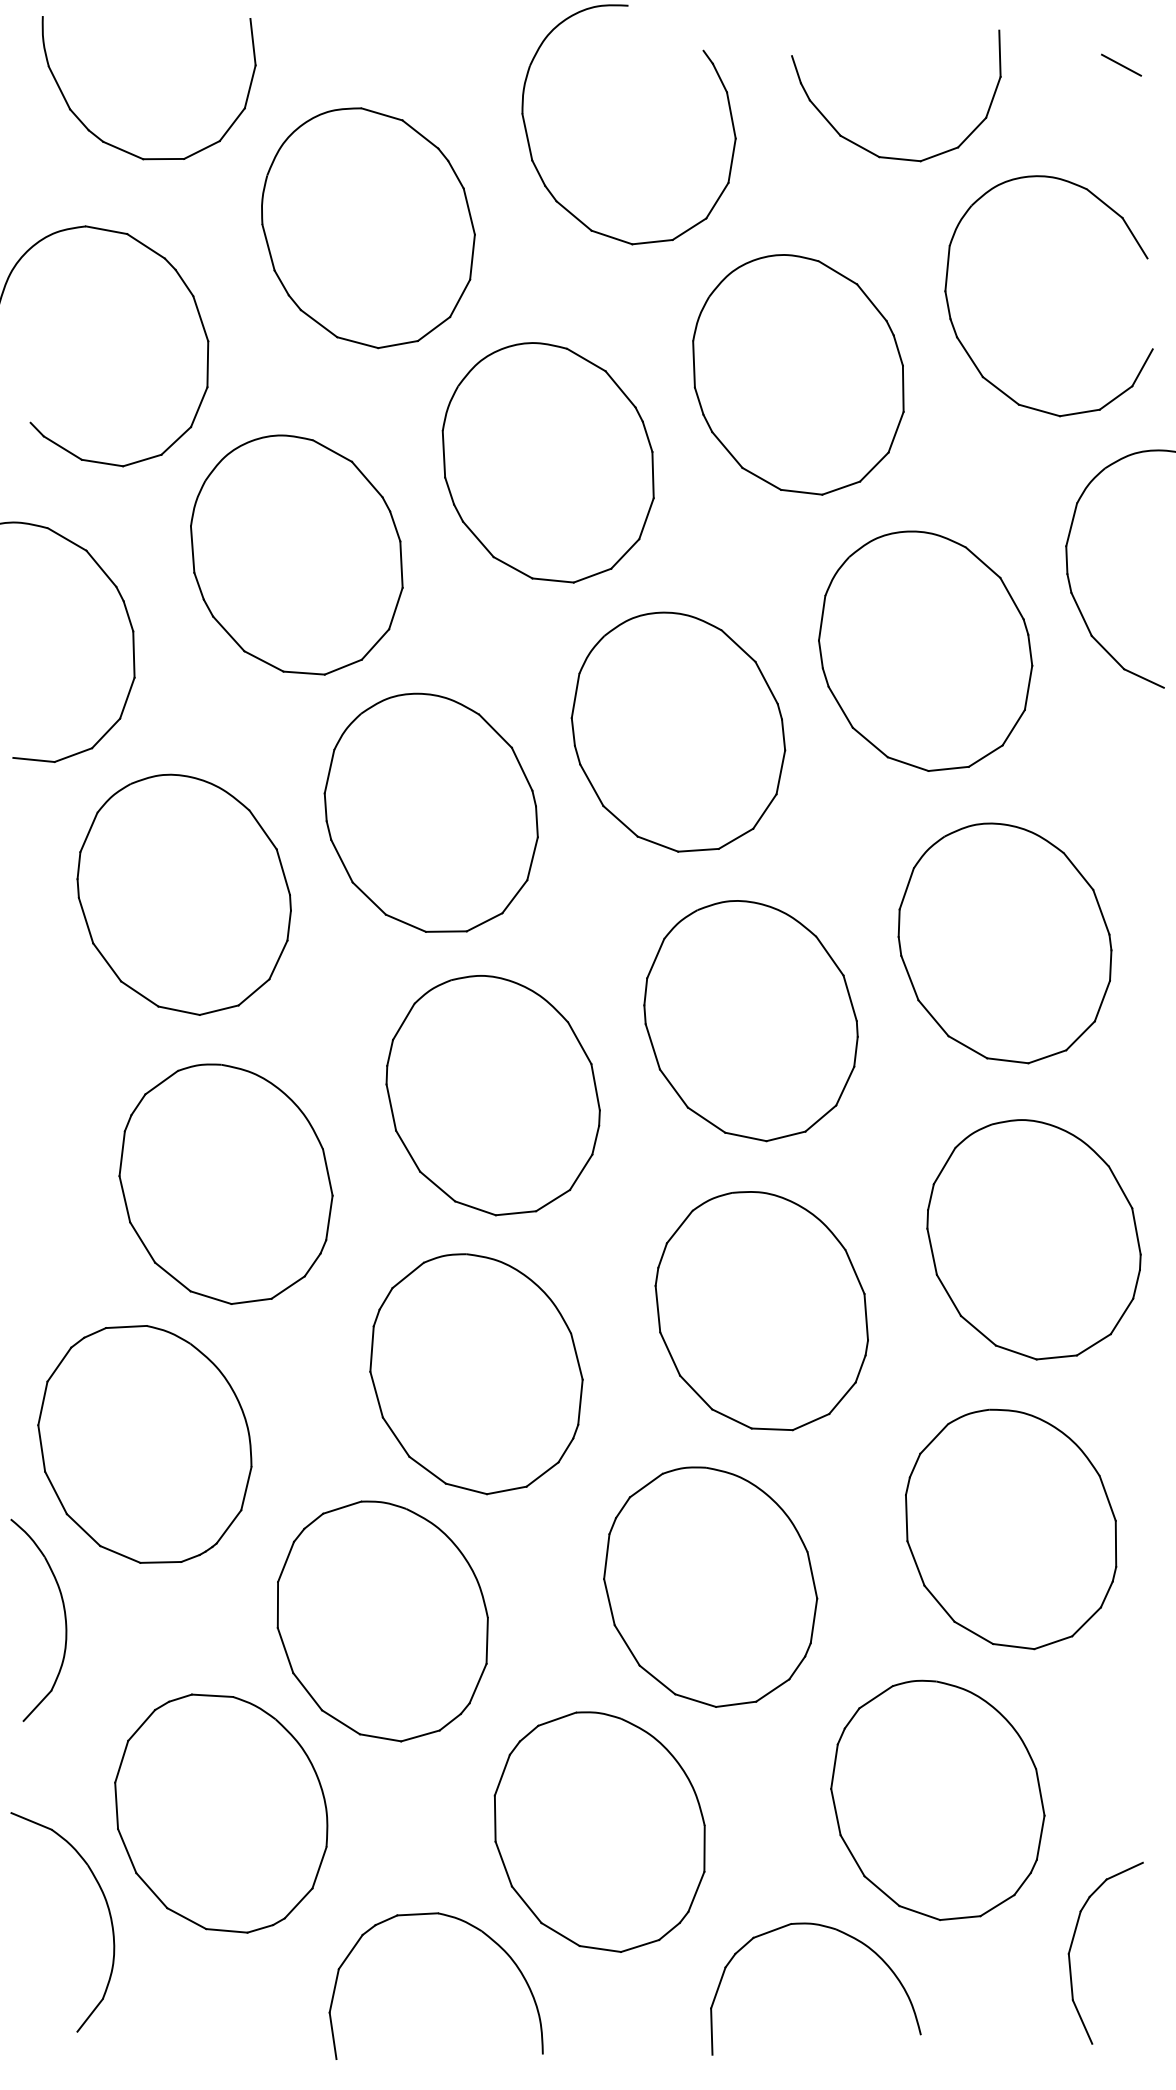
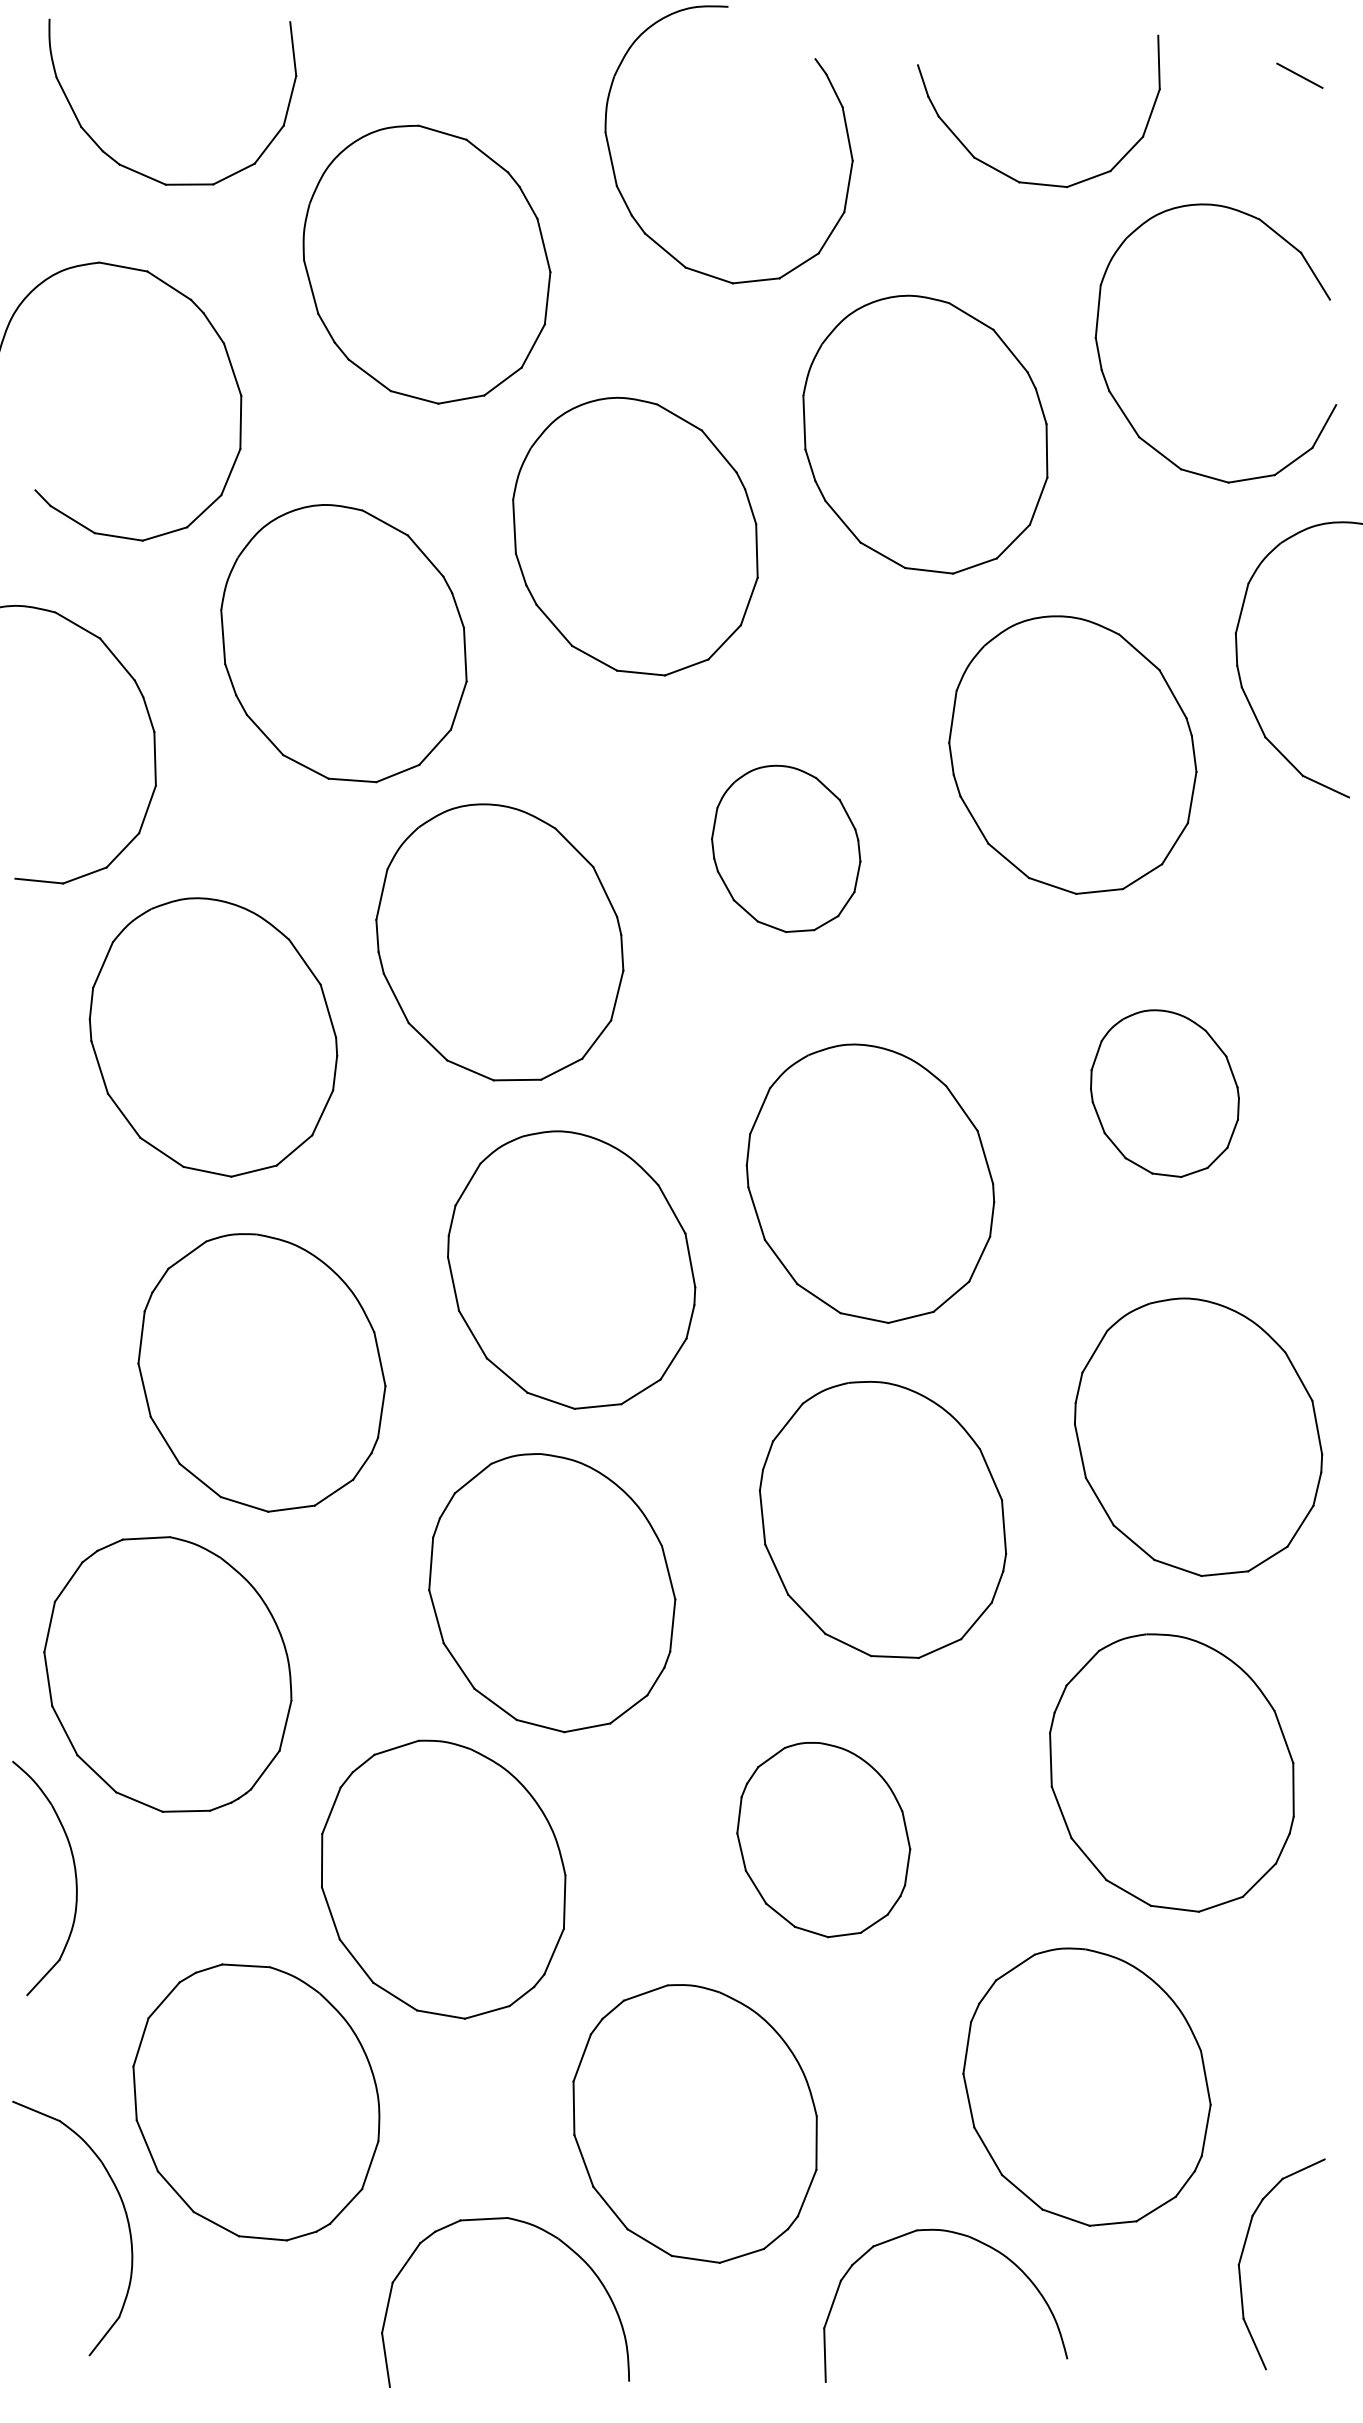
part: (677, 731) -> (785, 848), size x0.6
part: (1004, 943) -> (1164, 1093), size x0.6
part: (710, 1586) -> (823, 1839), size x0.7

